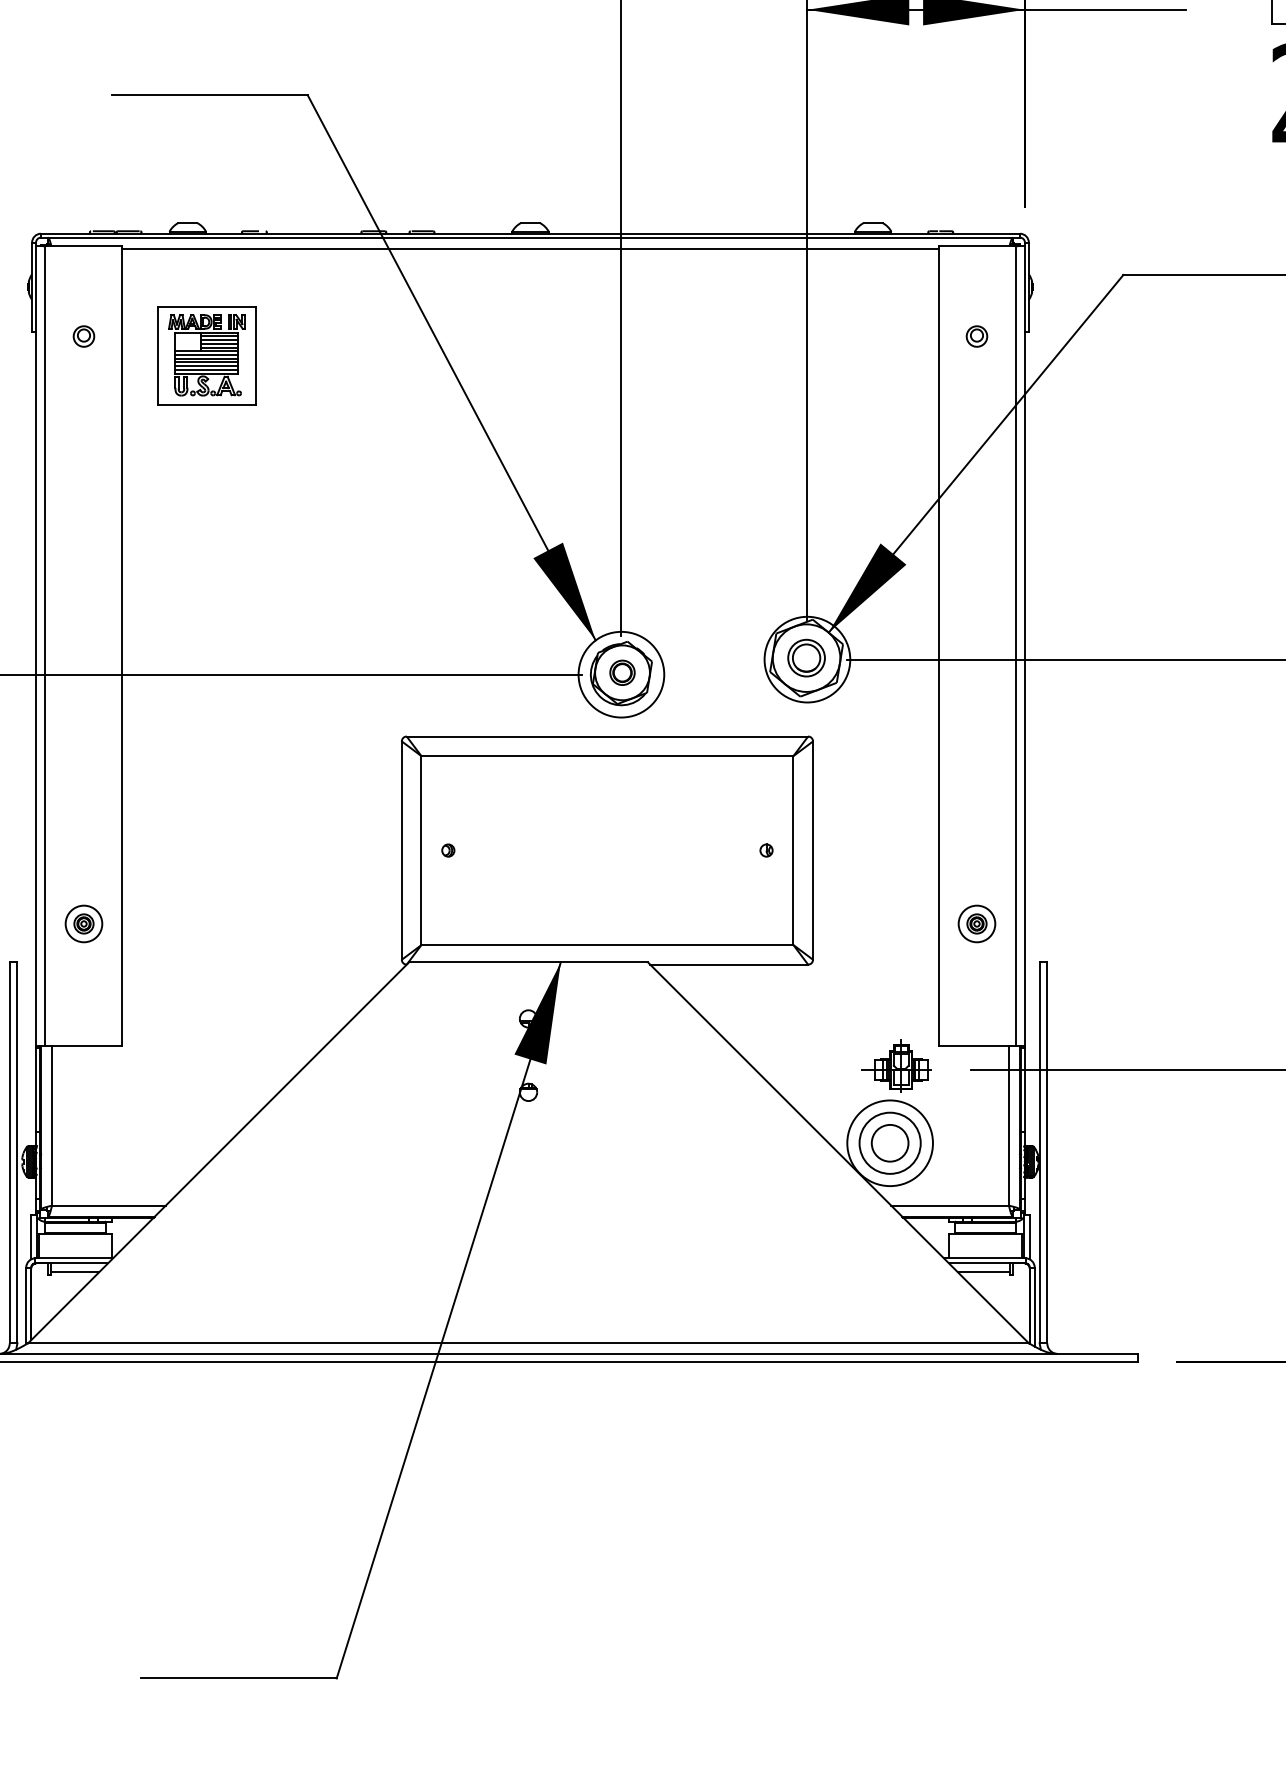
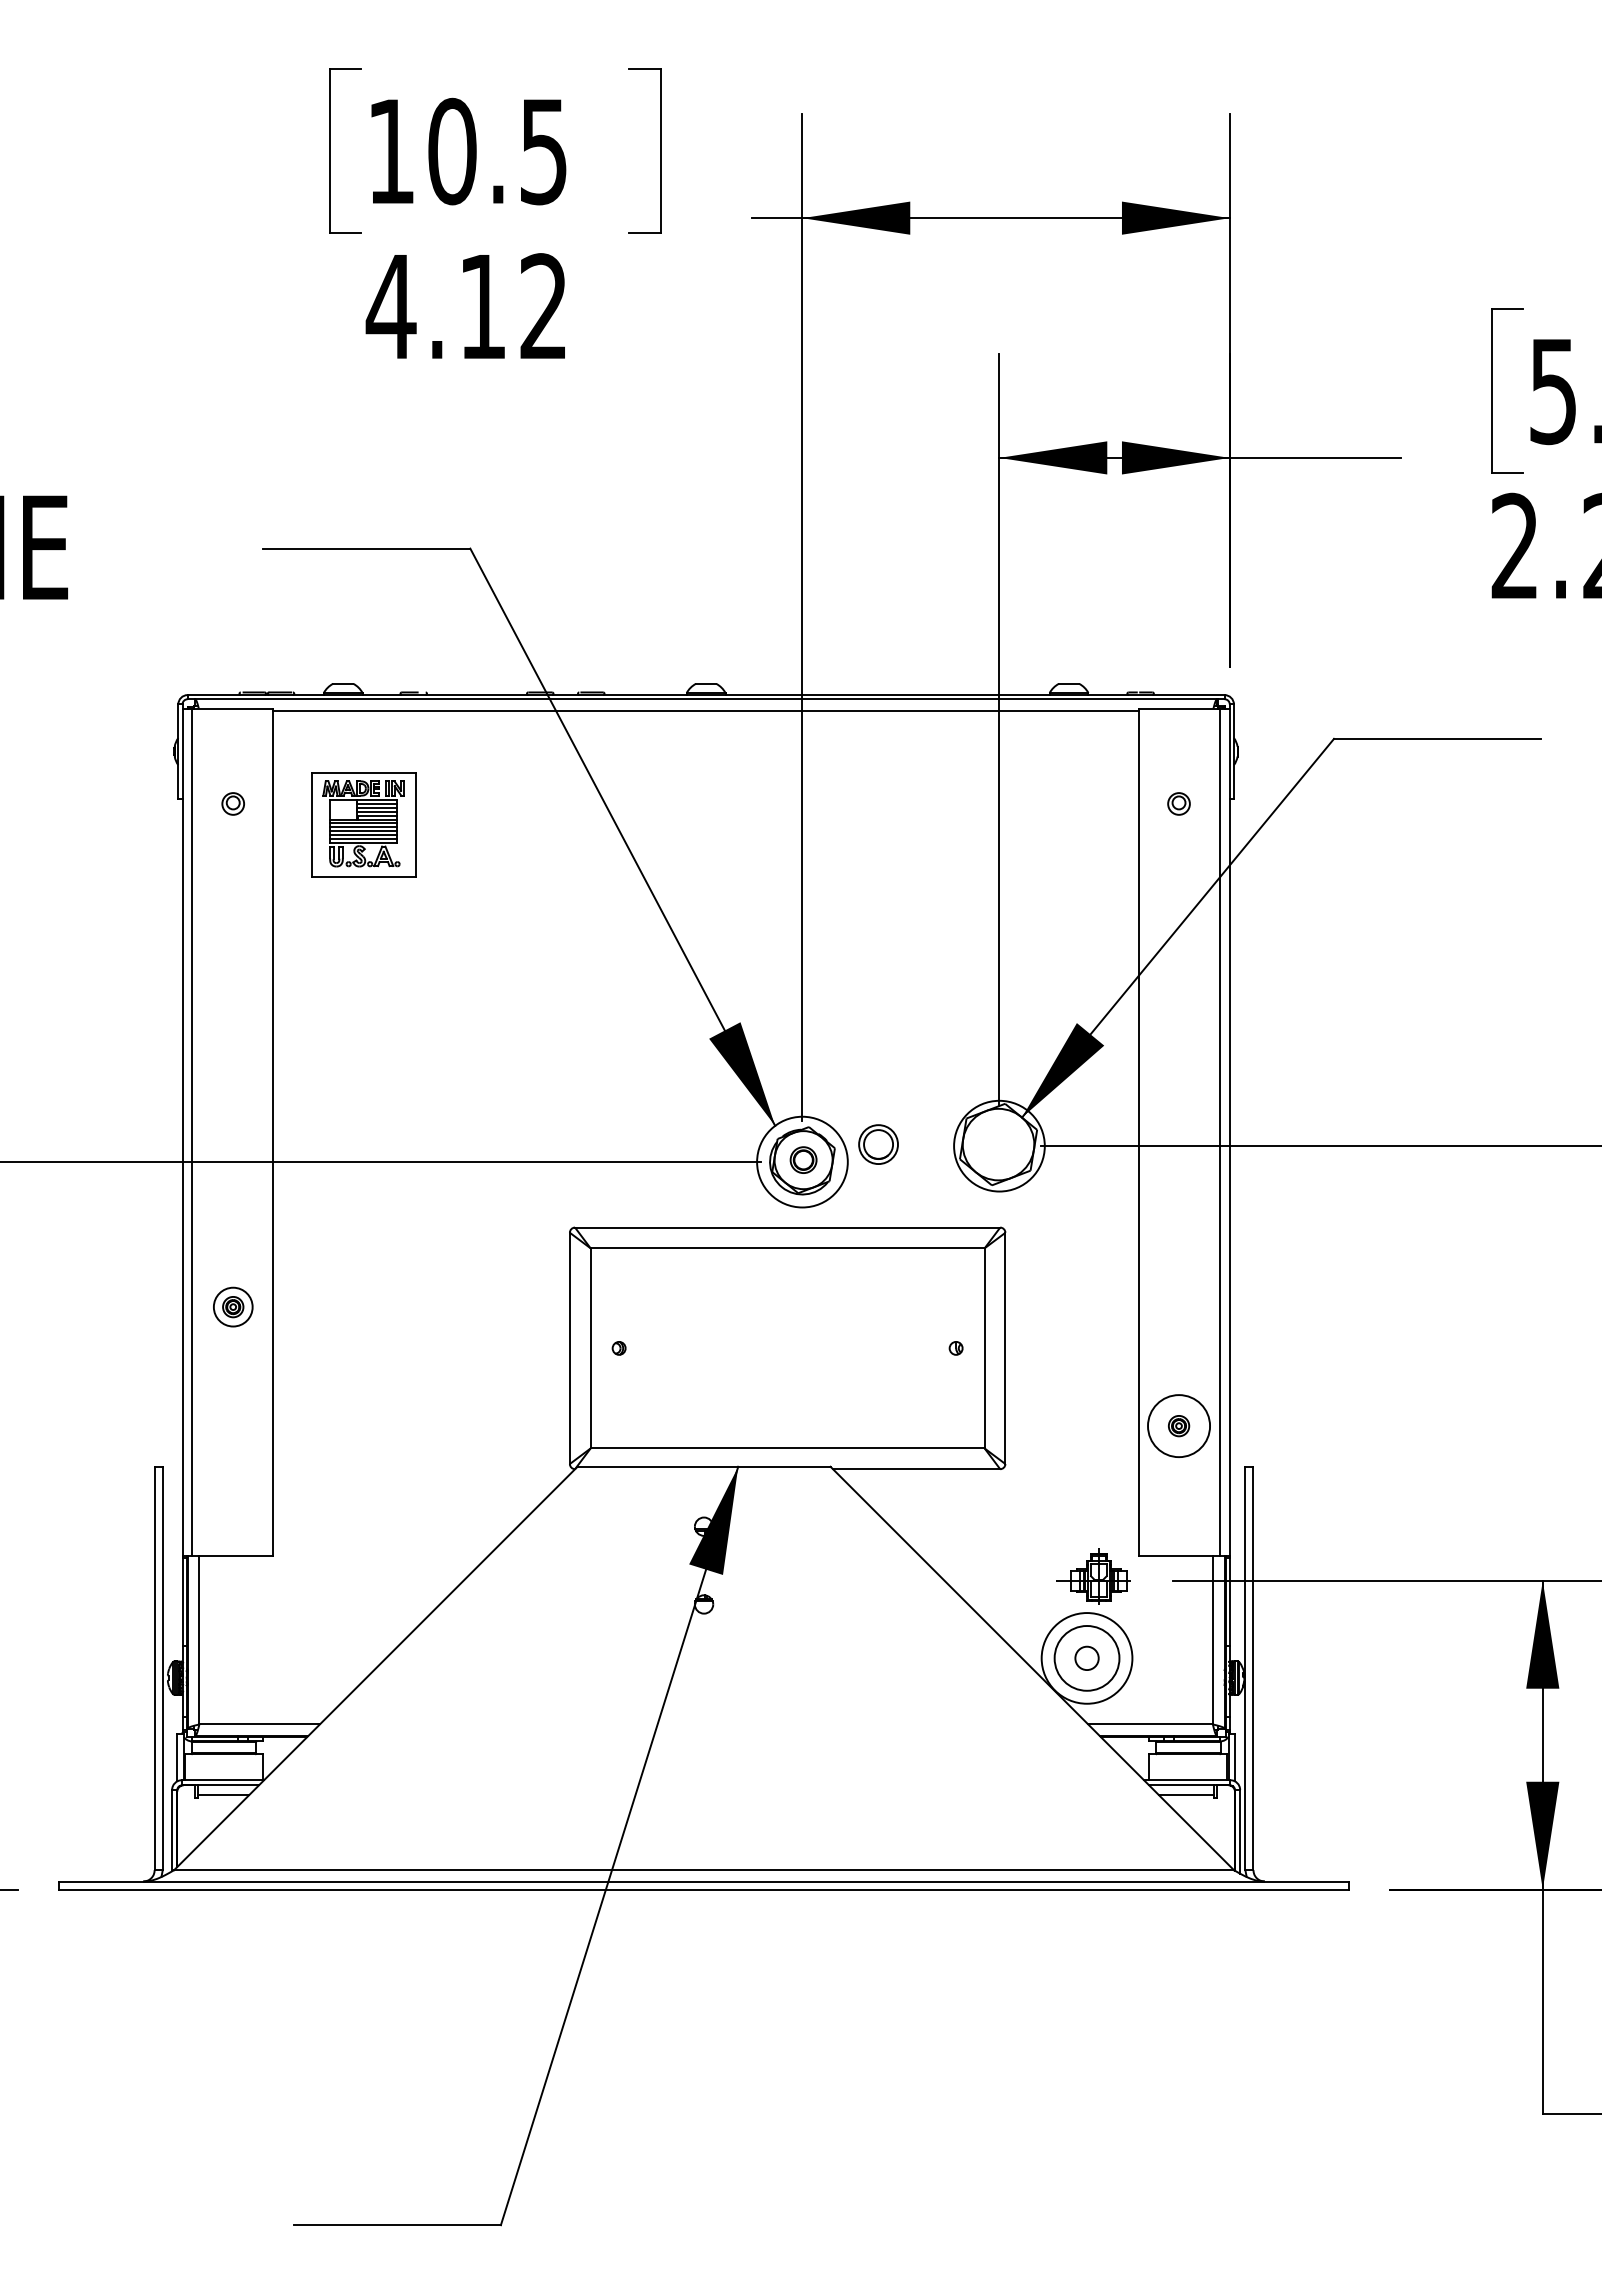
part: (806, 658) -> (878, 1144), moved
part: (84, 923) -> (233, 1306), moved
circle: (976, 923) -> (1178, 1425), size x1.6
circle: (889, 1142) -> (1086, 1657), size x0.6

